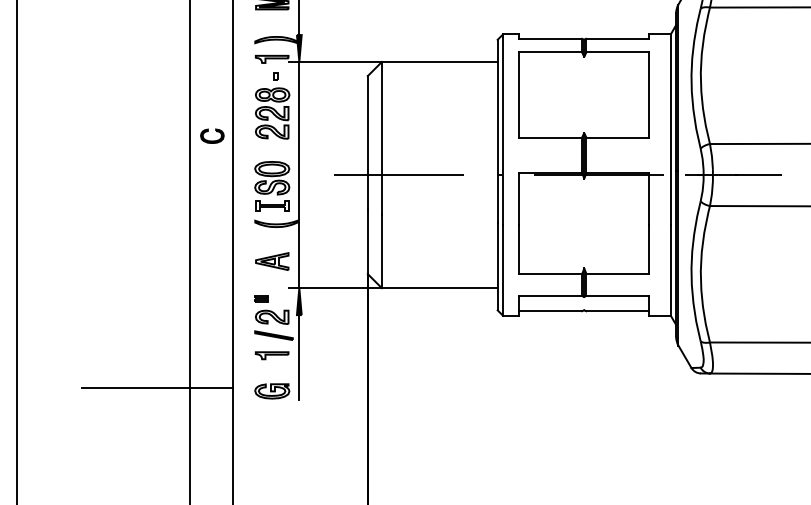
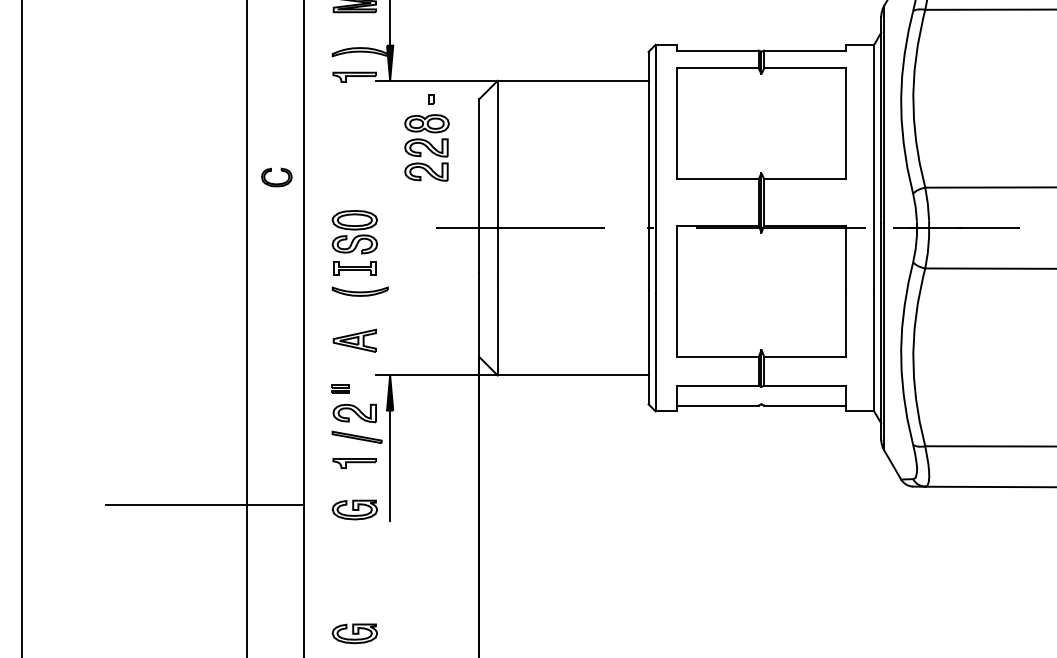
part: (272, 105) -> (426, 137), moved
line: (299, 175) -> (390, 228), removed
part: (272, 486) -> (355, 633), added

